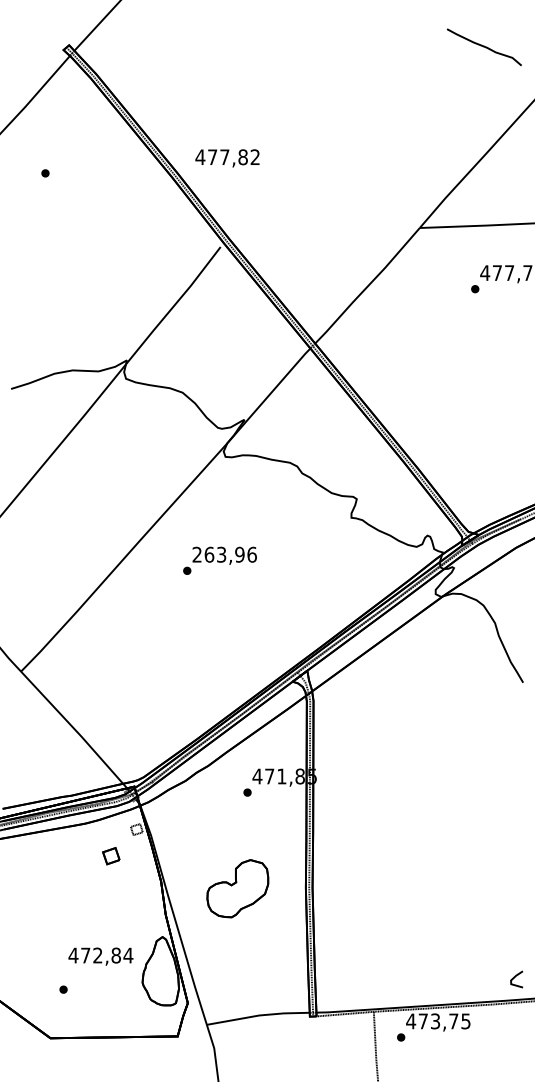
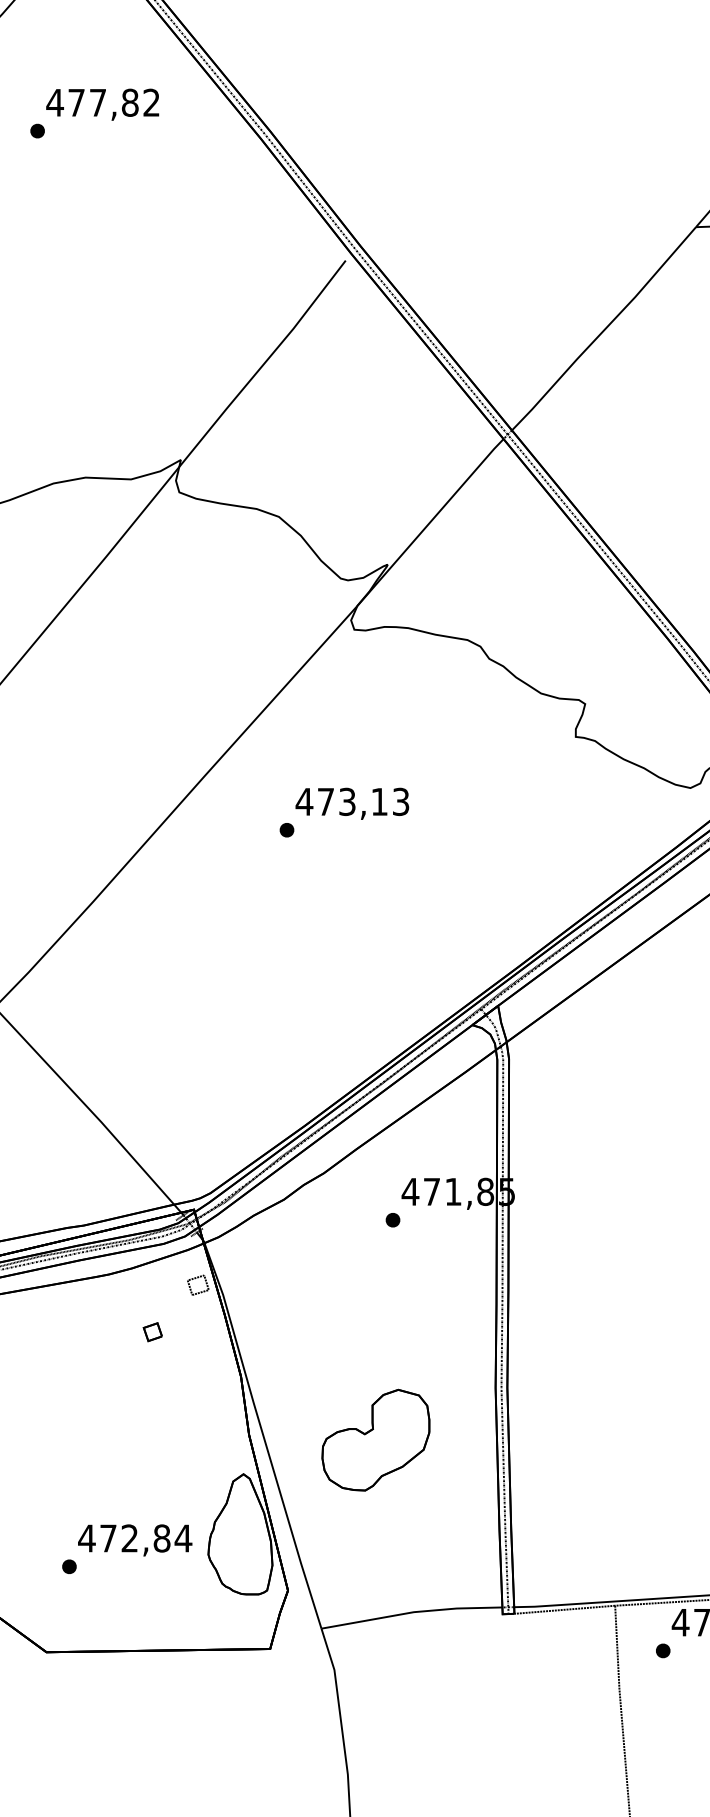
text: (227, 158) -> (102, 104), moved
text: (224, 554) -> (352, 801), 263,96 -> 473,13
part: (110, 856) -> (151, 1332), size x0.62
part: (237, 888) -> (375, 1439), moved
text: (100, 956) -> (134, 1540), moved

